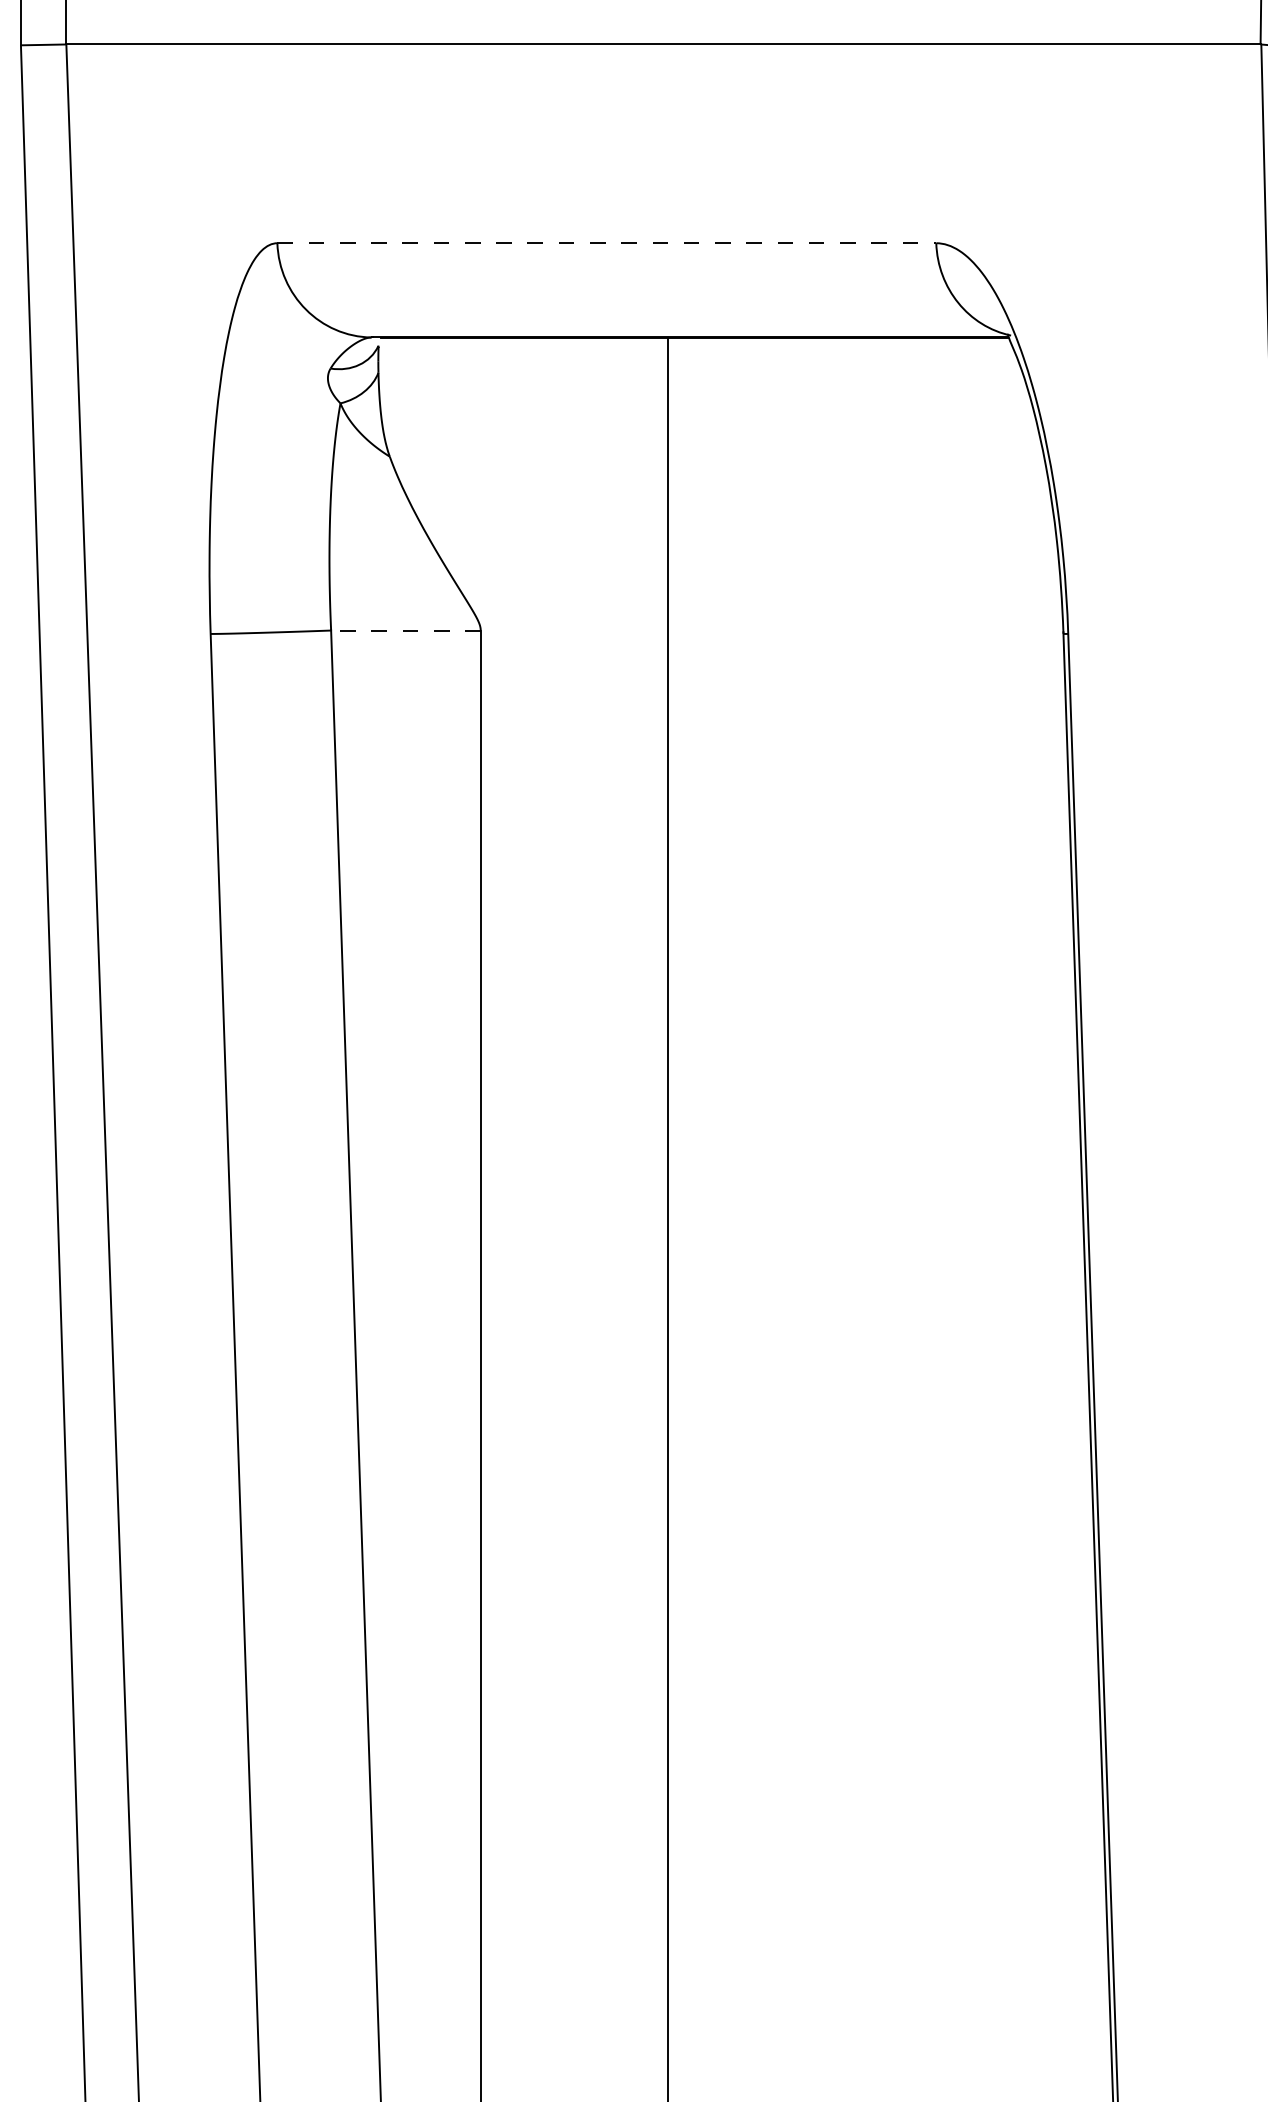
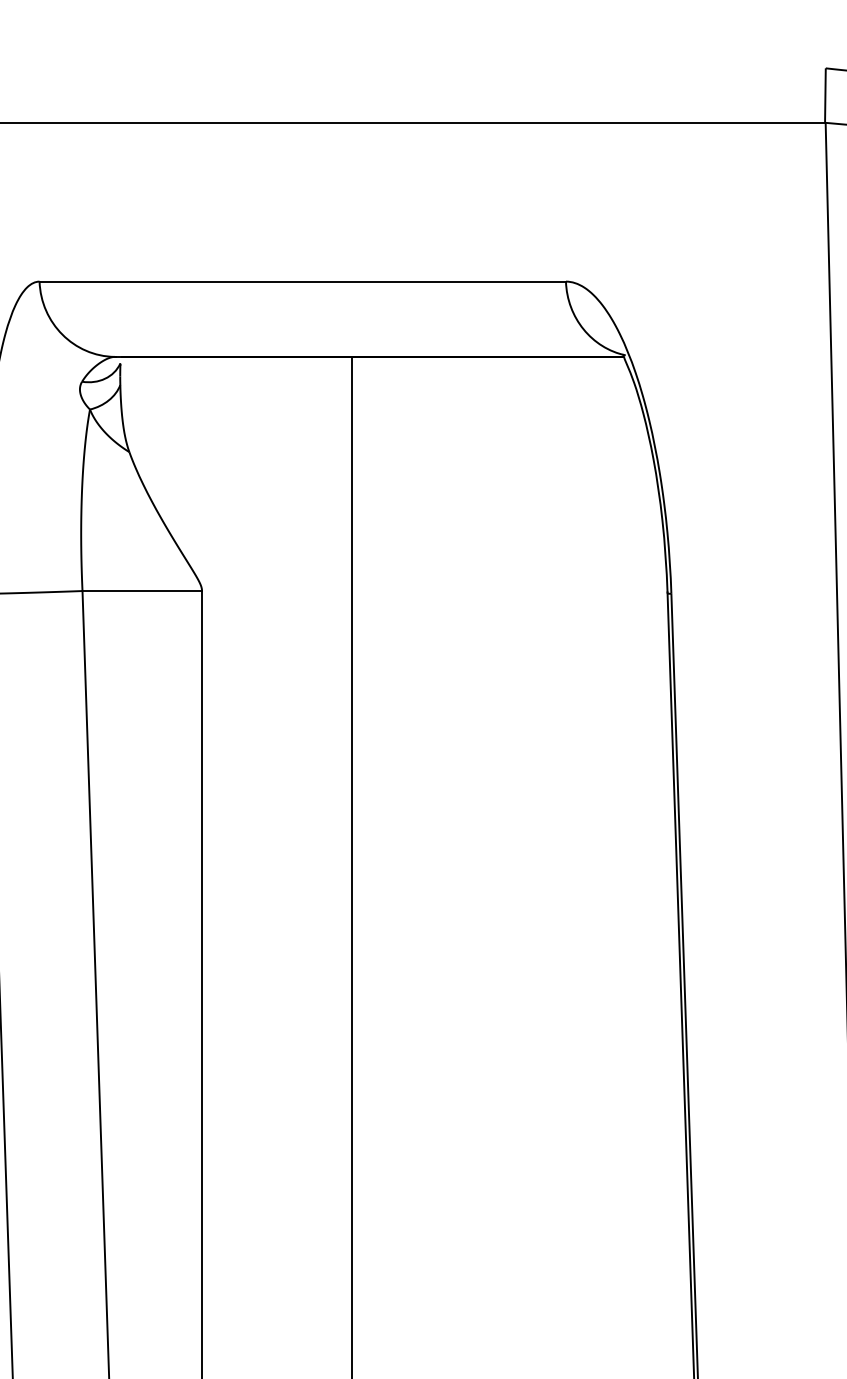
line: (607, 243) -> (303, 281), dashed -> solid
line: (405, 630) -> (141, 591), dashed -> solid

